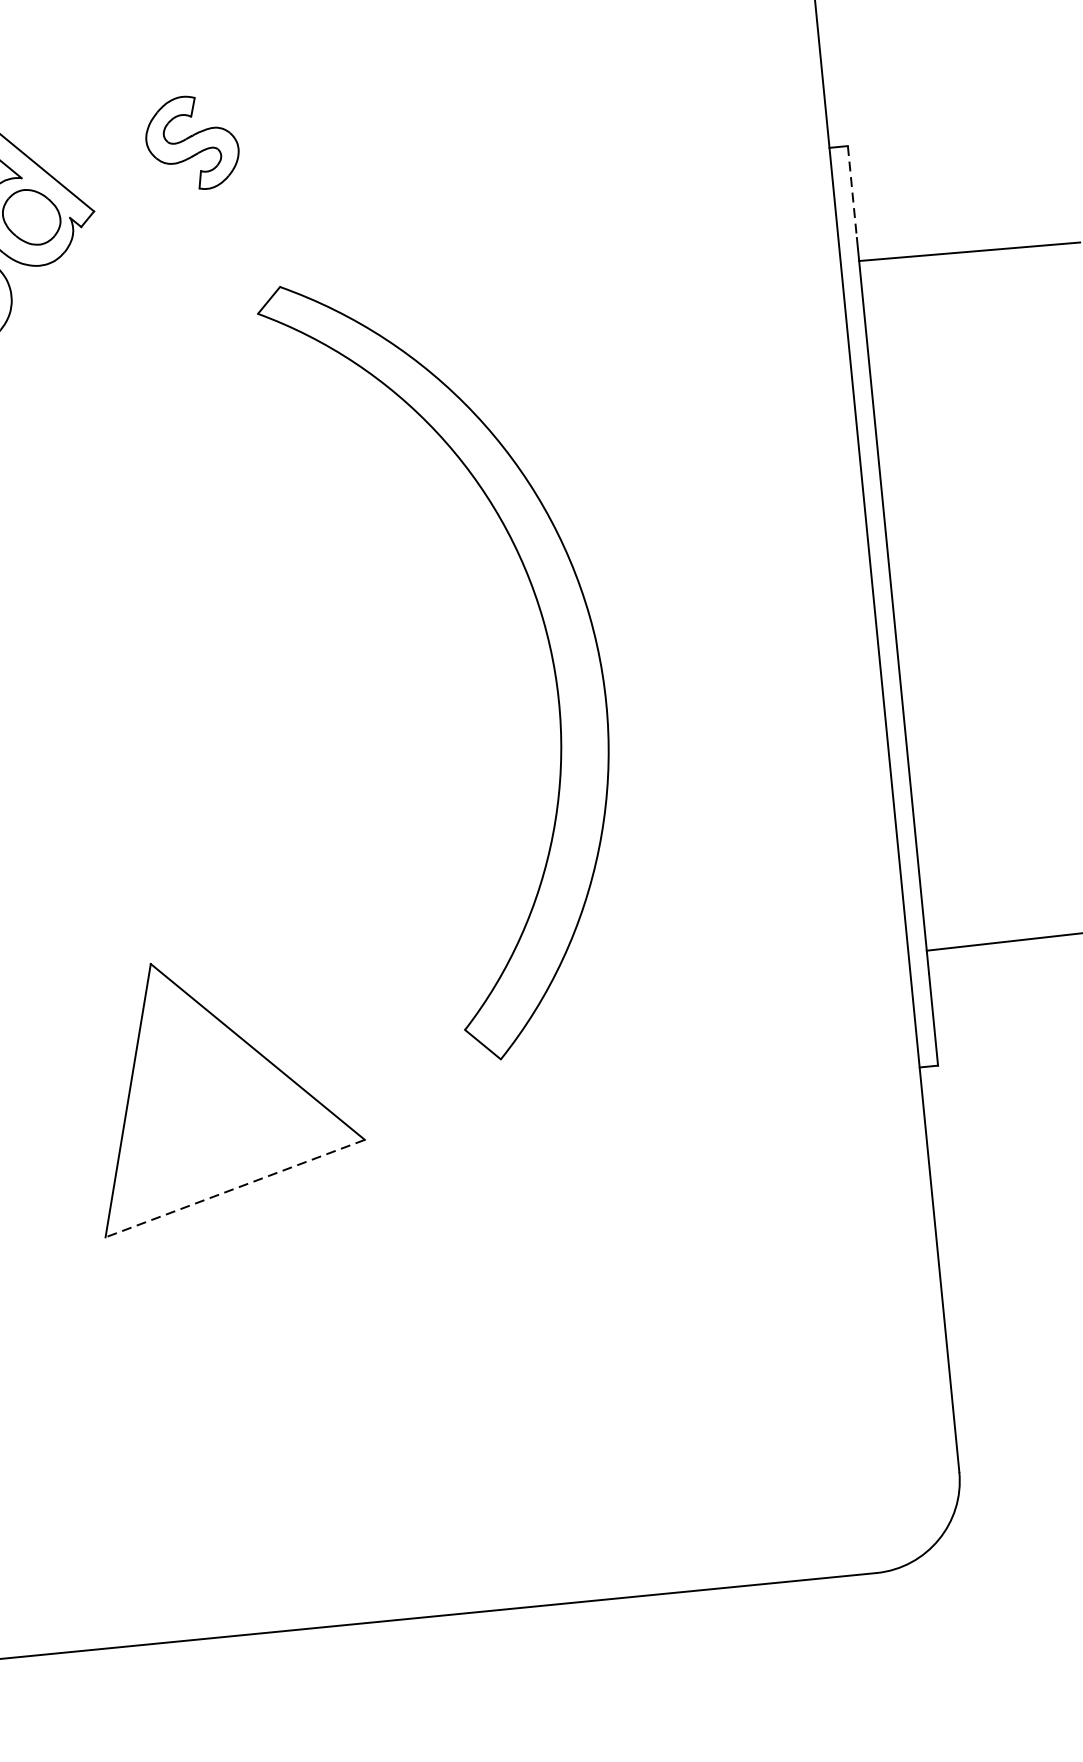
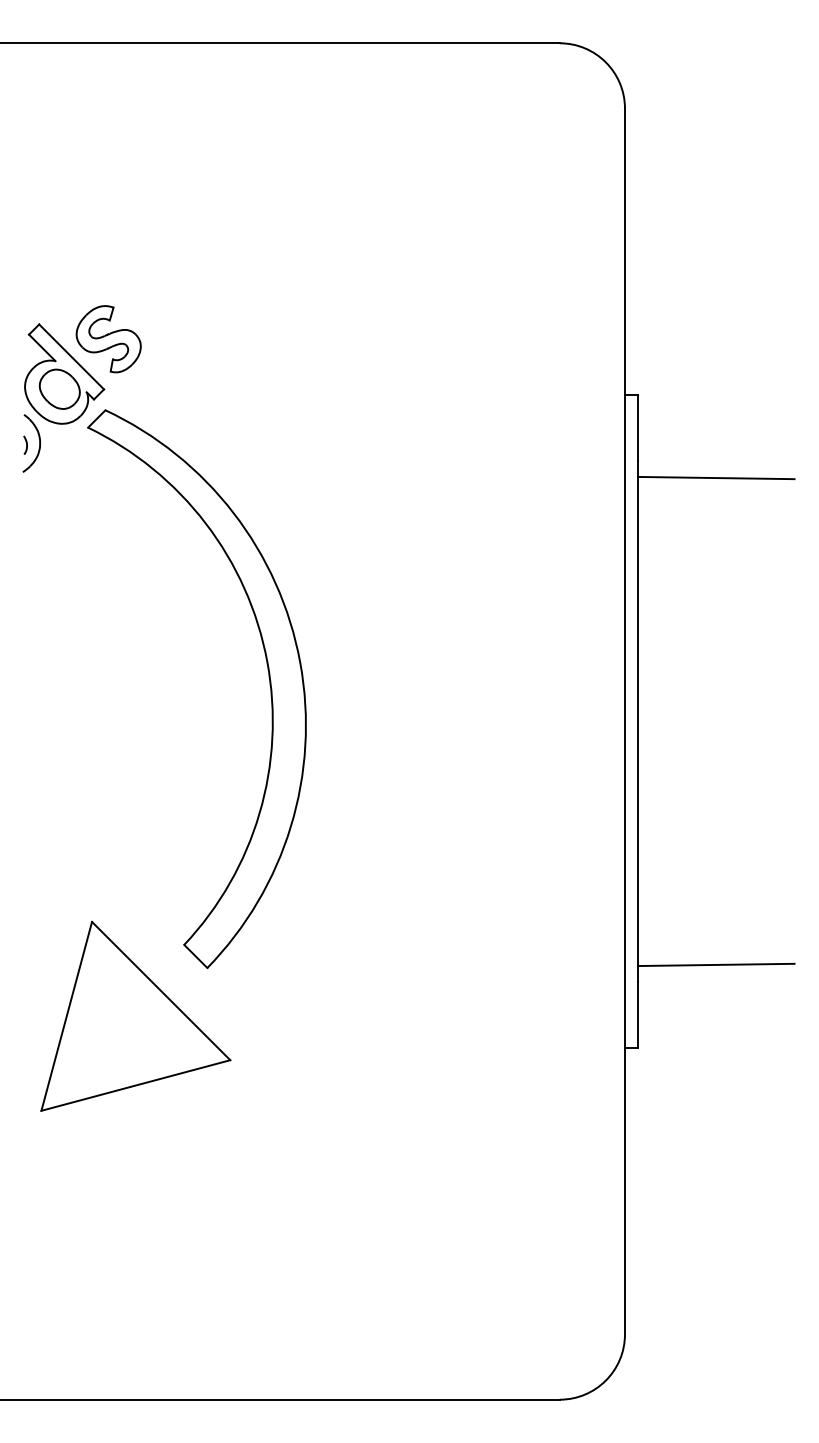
part: (192, 143) -> (108, 339), moved
line: (853, 192) -> (638, 428), dashed -> solid
part: (546, 641) -> (268, 677), moved
line: (234, 1188) -> (135, 1085), dashed -> solid

